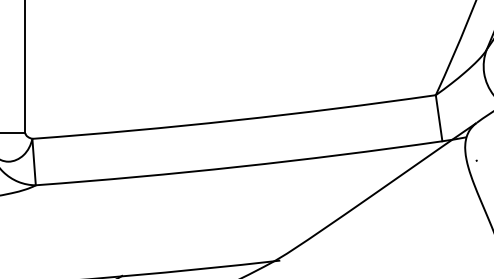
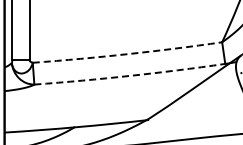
arc: (234, 121) -> (127, 54), solid -> dashed
arc: (240, 165) -> (130, 75), solid -> dashed

